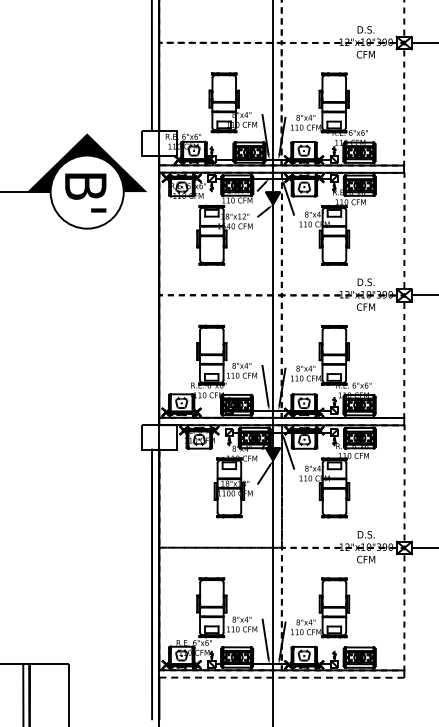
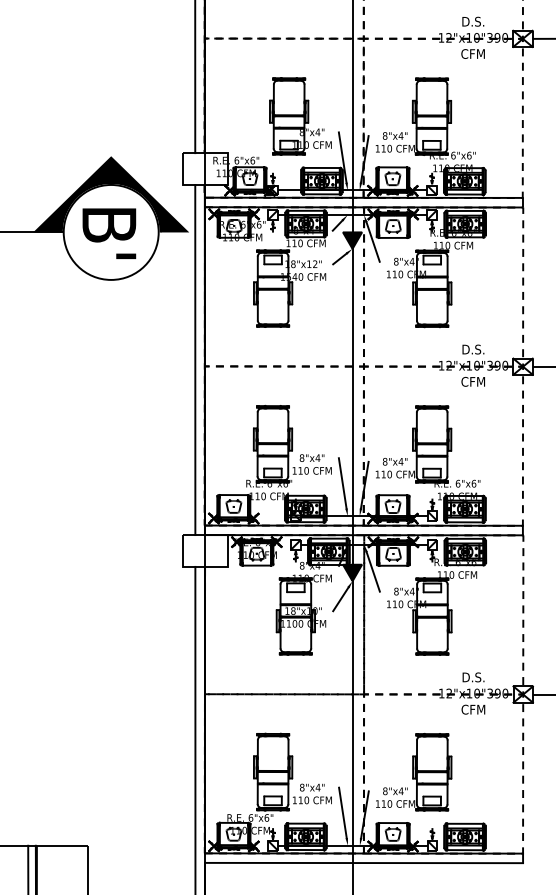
line: (151, 290) -> (194, 360), added
line: (281, 677) -> (363, 862), dashed -> solid

